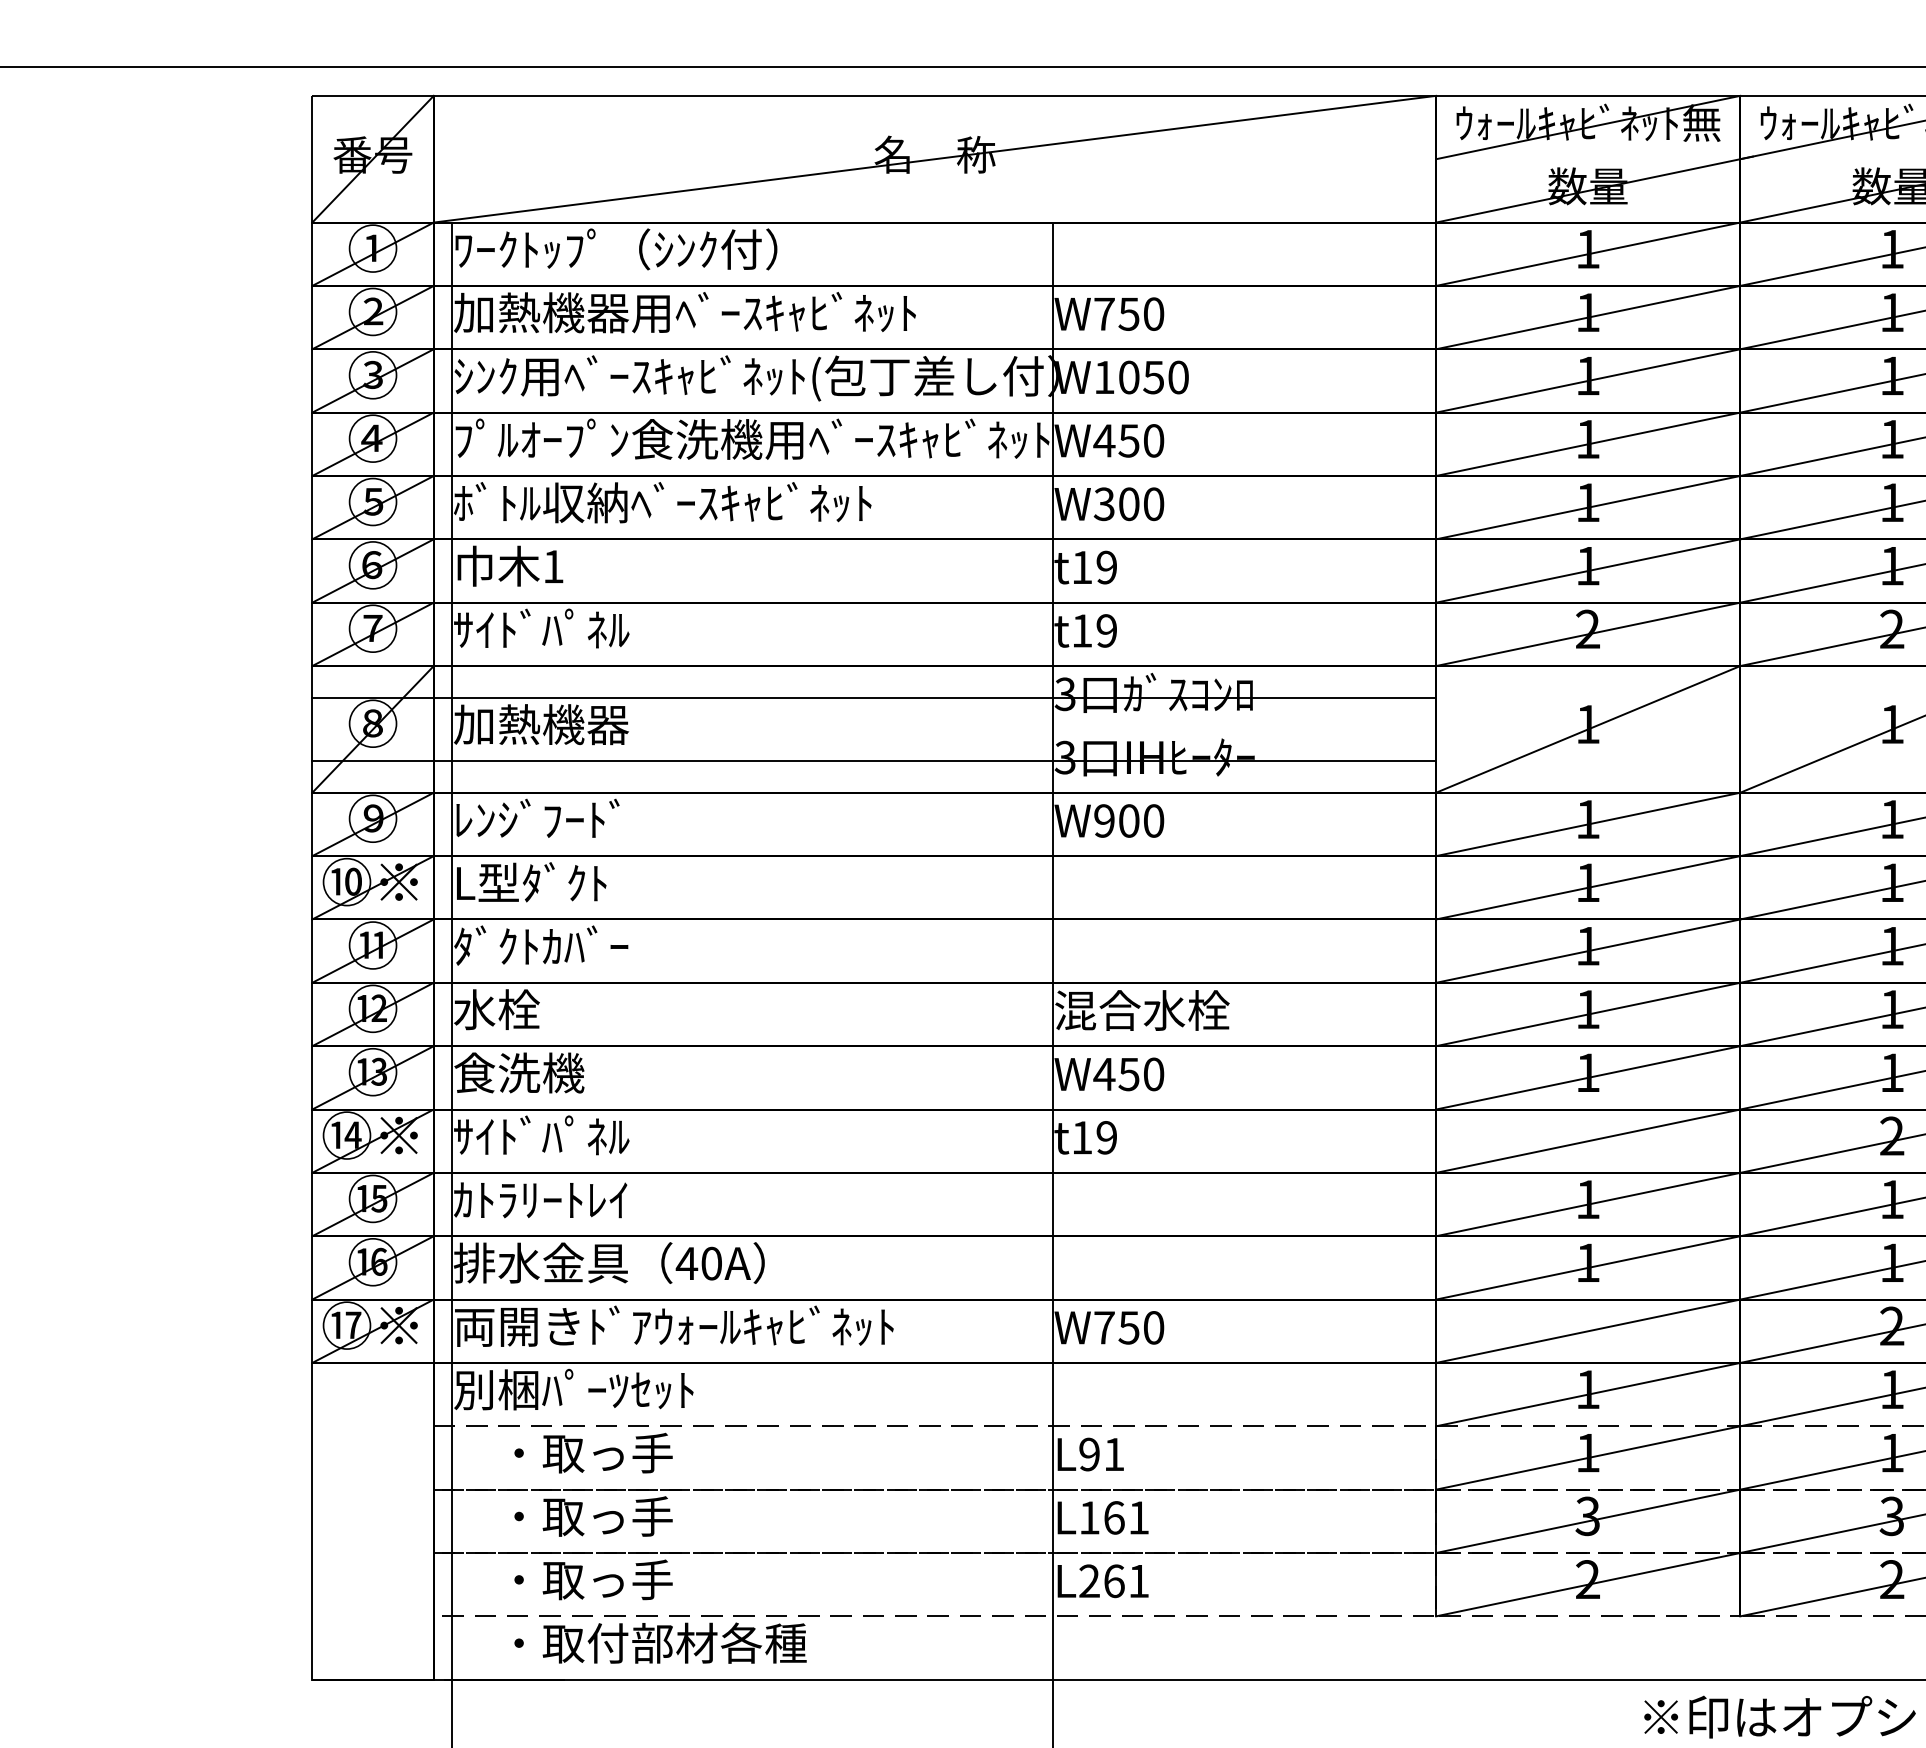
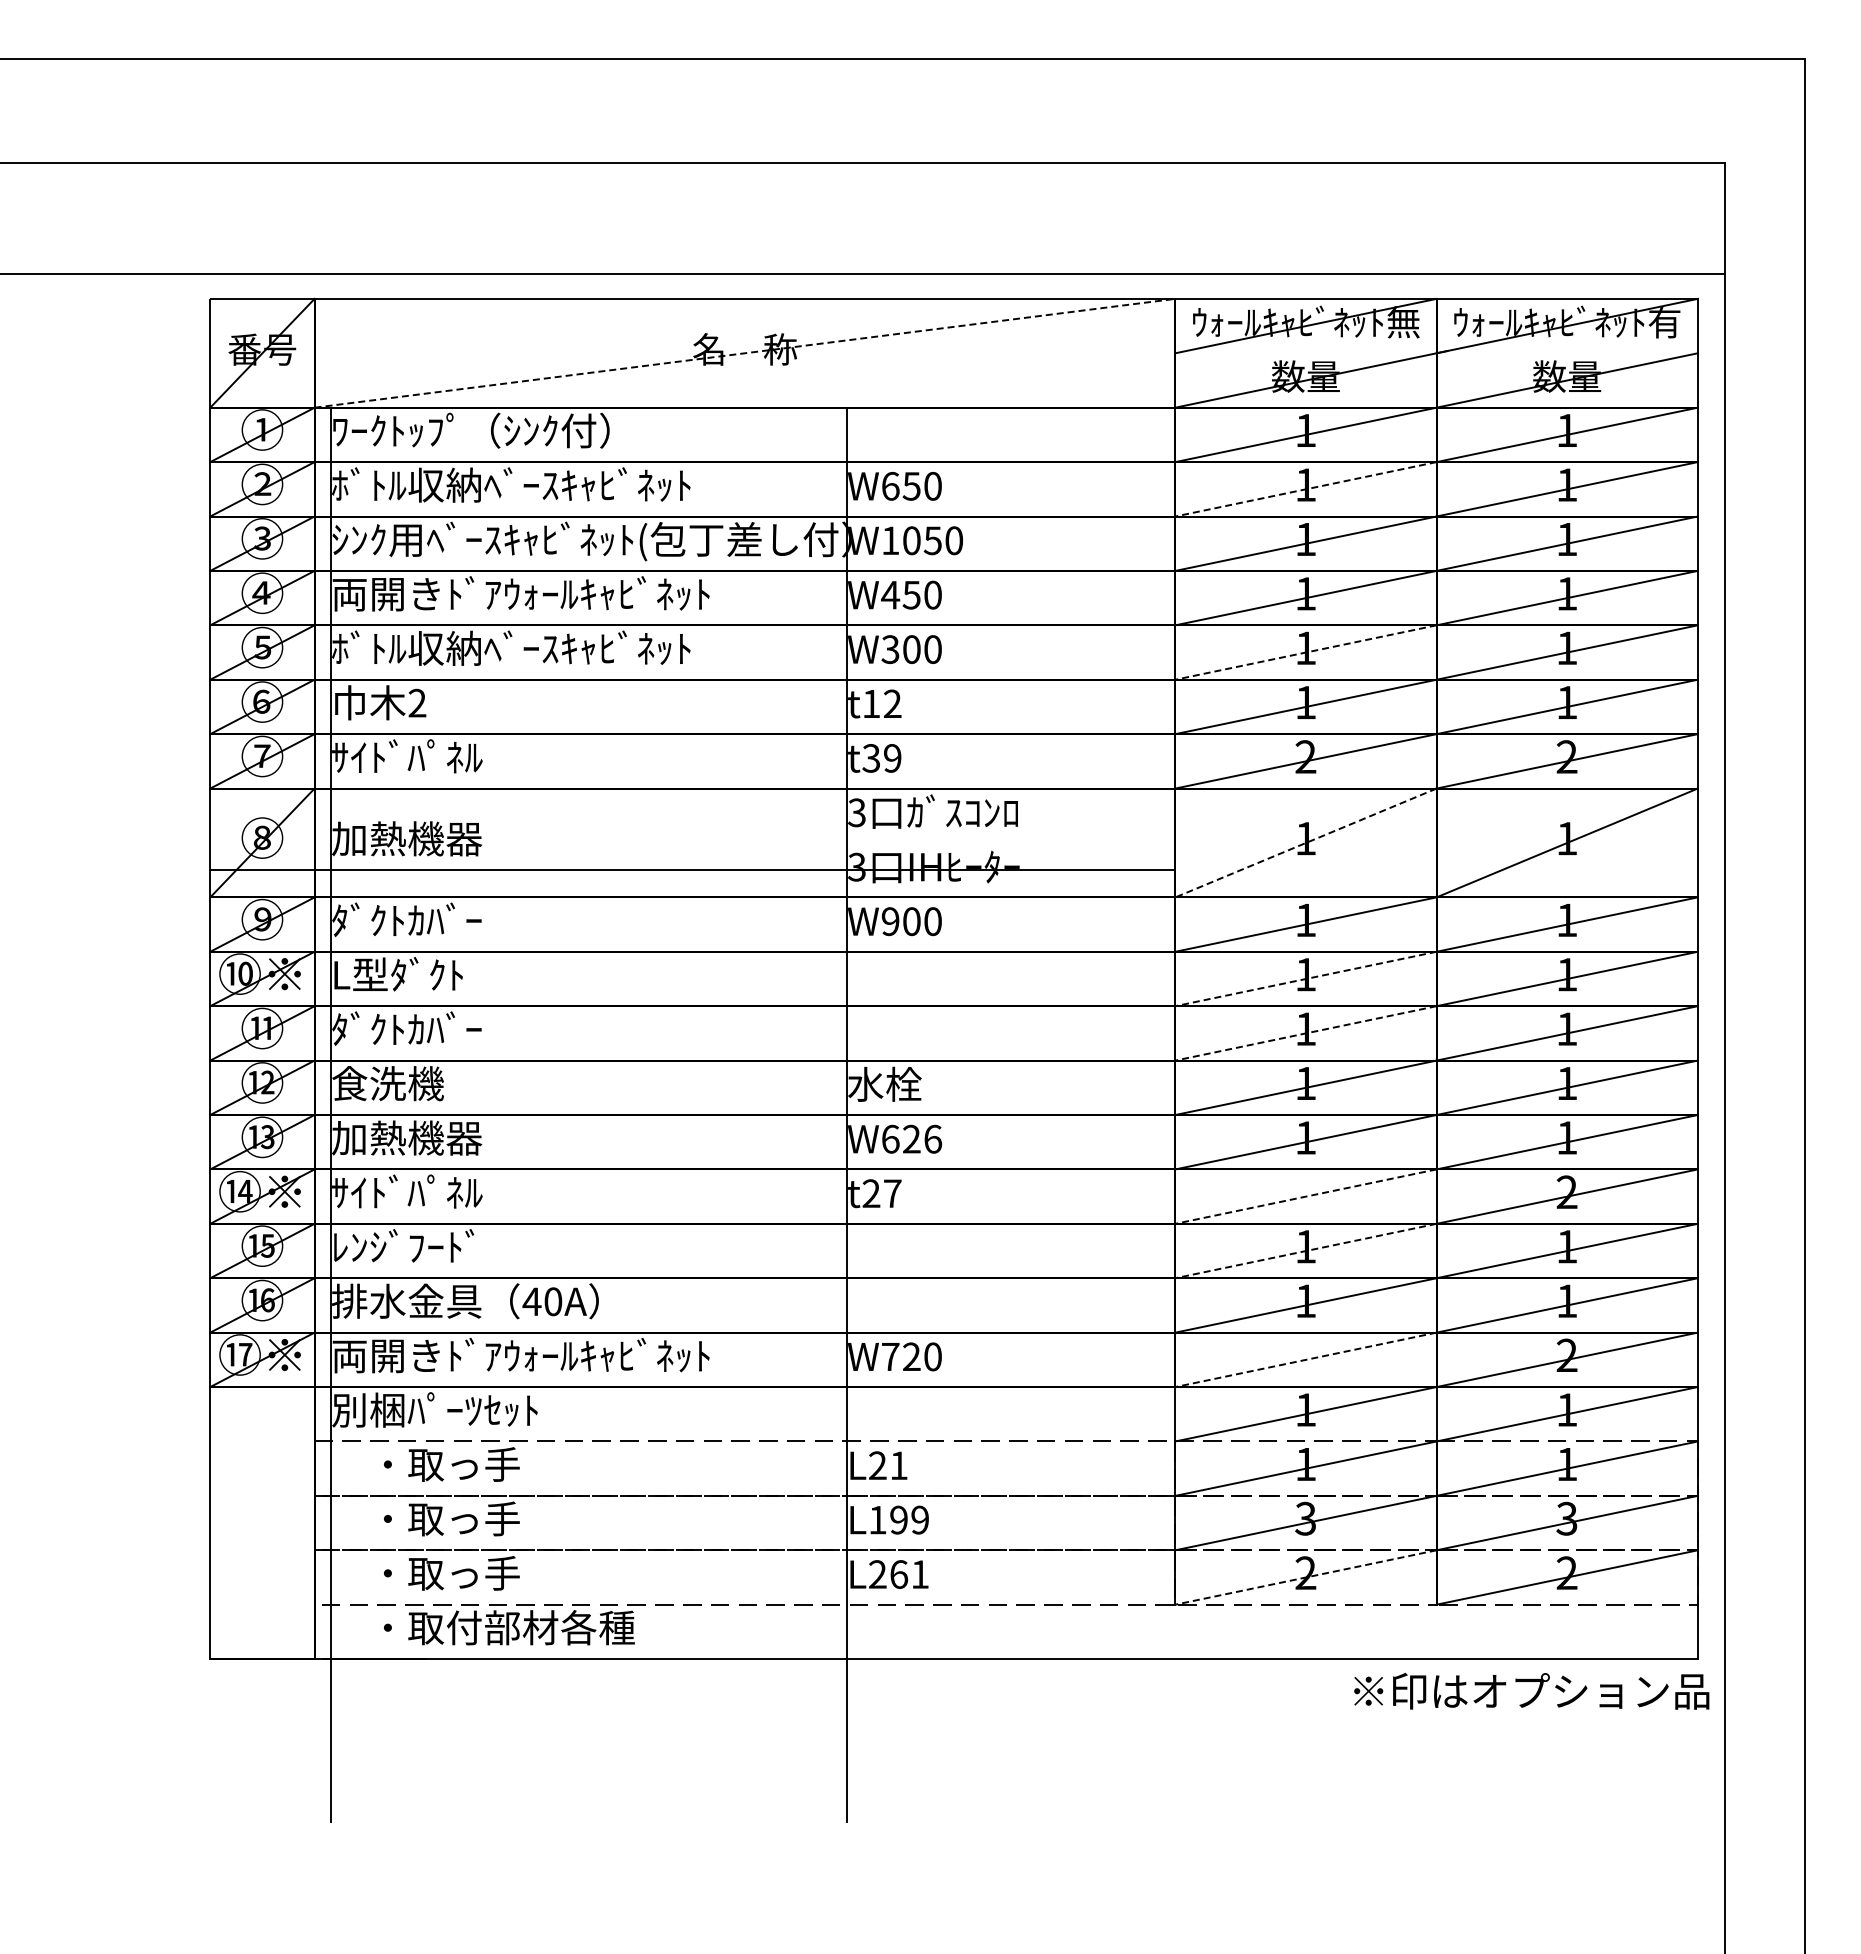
line: (935, 159) -> (745, 353), solid -> dashed
text: (685, 312) -> (530, 484), 加熱機器用ﾍﾞｰｽｷｬﾋﾞﾈｯﾄ -> ﾎﾞﾄﾙ収納ﾍﾞｰｽｷｬﾋﾞﾈｯﾄ
text: (1104, 313) -> (890, 485), W750 -> W650
line: (1587, 317) -> (1305, 489), solid -> dashed
text: (751, 438) -> (587, 593), ﾌﾟﾙｵｰﾌﾟﾝ食洗機用ﾍﾞｰｽｷｬﾋﾞﾈｯﾄ -> 両開きﾄﾞｱｳｫｰﾙｷｬﾋﾞﾈｯﾄ
line: (1587, 507) -> (1305, 652), solid -> dashed
text: (553, 565) -> (417, 702), 1 -> 2
text: (1106, 568) -> (892, 704), t19 -> t12
text: (1081, 631) -> (870, 758), t19 -> t39
line: (873, 697) -> (692, 815), removed
line: (1587, 730) -> (1305, 843), solid -> dashed
text: (540, 818) -> (406, 919), ﾚﾝｼﾞﾌｰﾄﾞ -> ﾀﾞｸﾄｶﾊﾞｰ
line: (1587, 888) -> (1305, 979), solid -> dashed
line: (1587, 951) -> (1305, 1033), solid -> dashed
text: (518, 1009) -> (387, 1083), 水栓 -> 食洗機
text: (1142, 1009) -> (923, 1083), 混合水栓 -> 水栓
text: (541, 1072) -> (407, 1137), 食洗機 -> 加熱機器
text: (1128, 1073) -> (911, 1138), W450 -> W626
text: (1093, 1137) -> (881, 1193), t19 -> t27
line: (1587, 1141) -> (1305, 1196), solid -> dashed
text: (540, 1198) -> (406, 1245), ｶﾄﾗﾘｰﾄﾚｲ -> ﾚﾝｼﾞﾌｰﾄﾞ
line: (1587, 1205) -> (1305, 1251), solid -> dashed
text: (1128, 1327) -> (911, 1356), W750 -> W720
line: (1587, 1330) -> (1305, 1359), solid -> dashed
text: (1089, 1454) -> (877, 1465), L91 -> L21
text: (1126, 1517) -> (909, 1519), L161 -> L199
line: (1587, 1584) -> (1305, 1577), solid -> dashed

